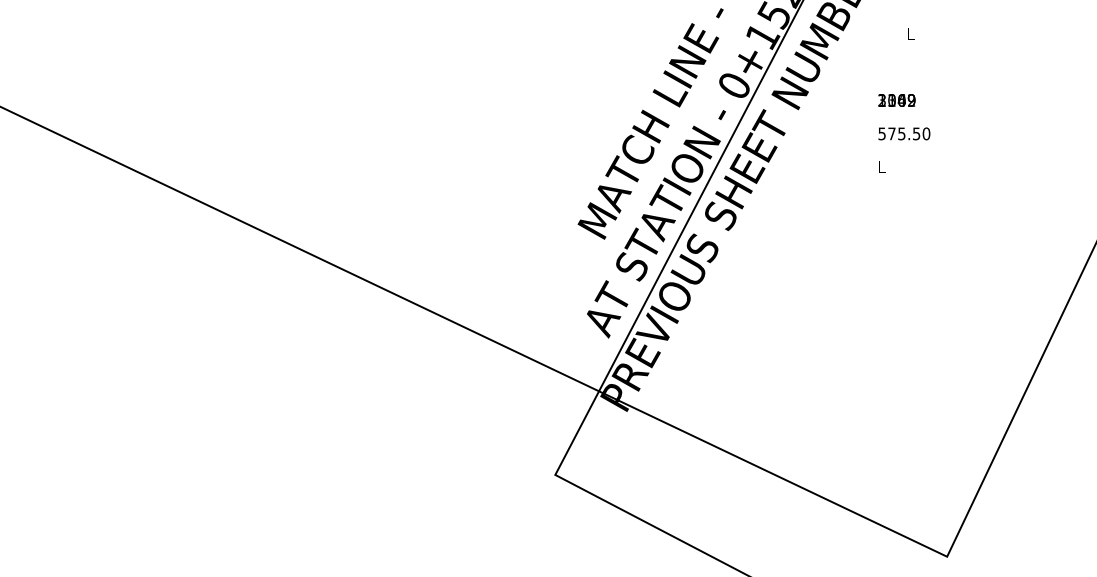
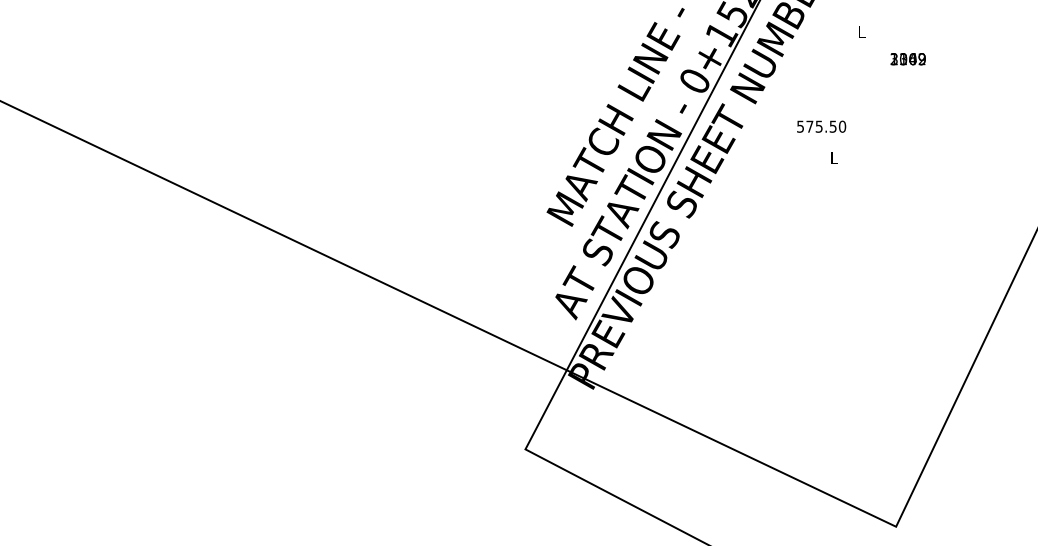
text: (896, 100) -> (907, 59), moved
text: (904, 133) -> (821, 126), moved

